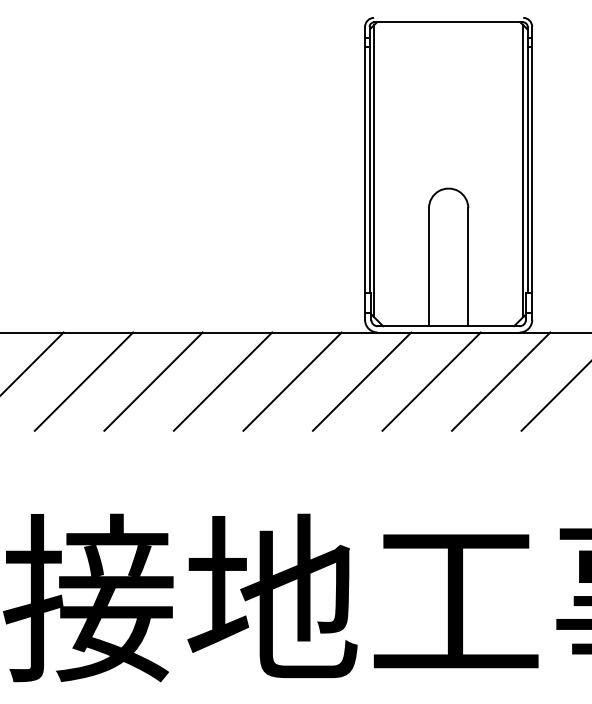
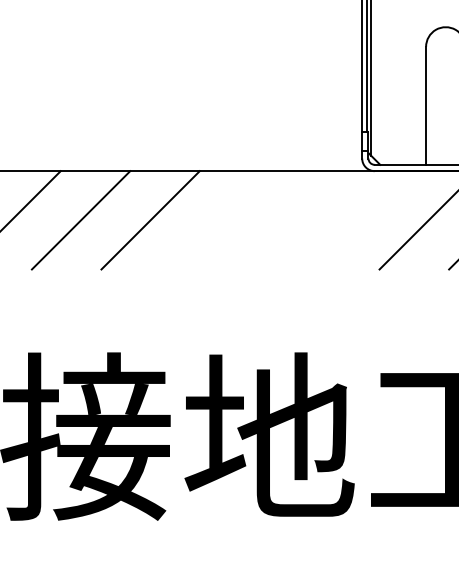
line: (222, 381) -> (219, 220), removed
line: (292, 381) -> (289, 220), removed
line: (361, 381) -> (358, 220), removed

